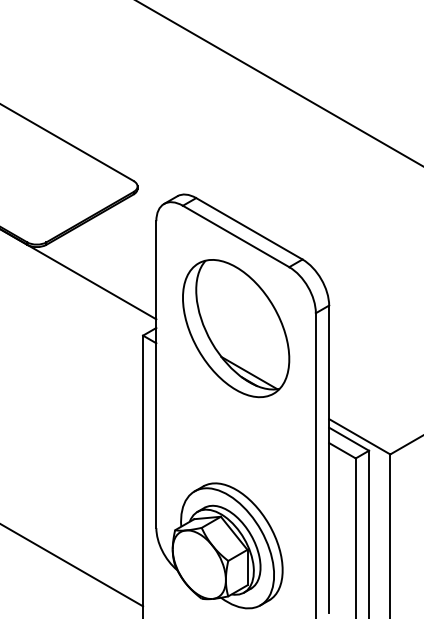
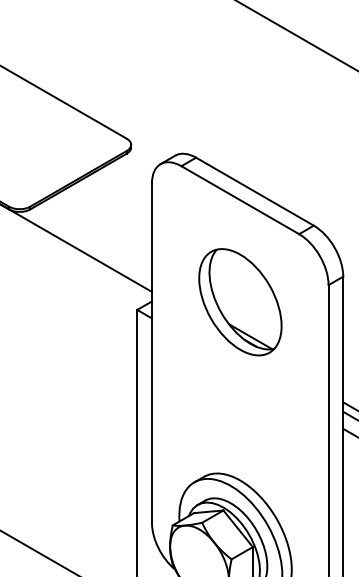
part: (236, 328) -> (240, 302), size x0.7

